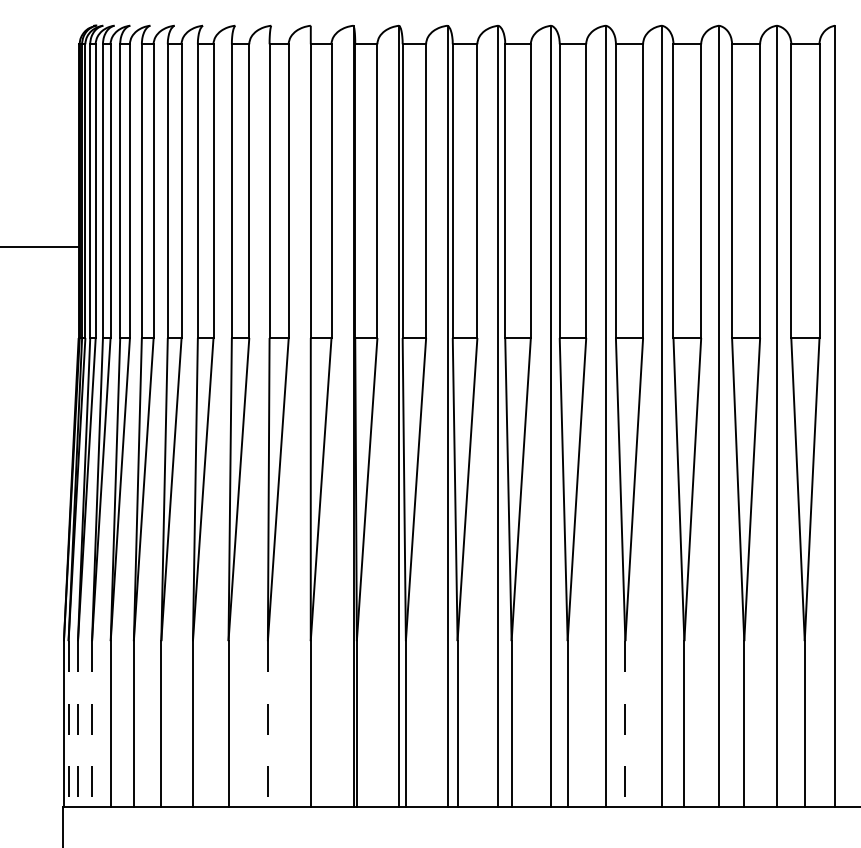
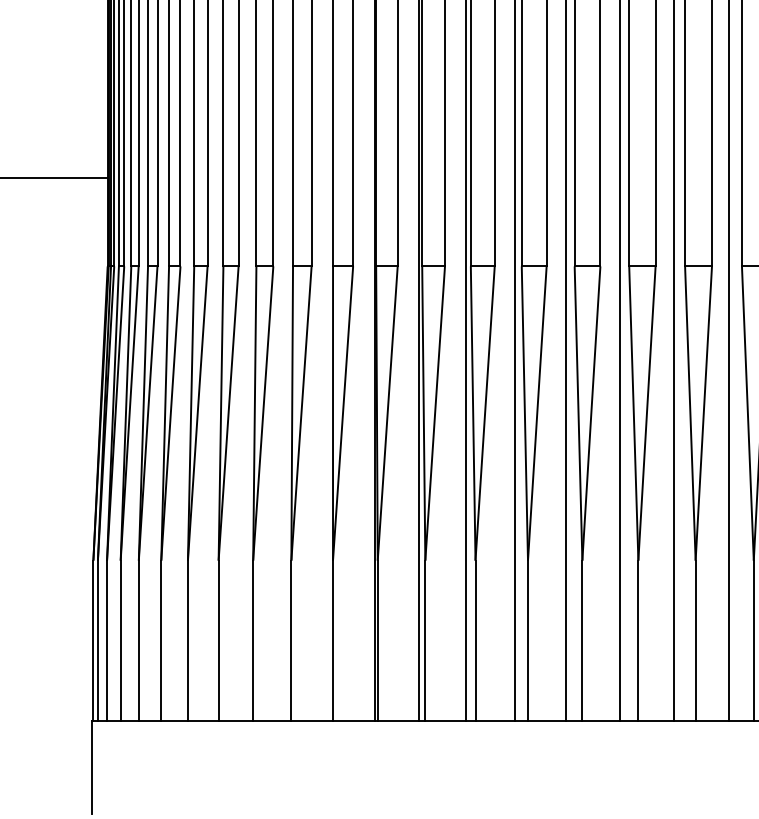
line: (68, 723) -> (97, 640), dashed -> solid
line: (78, 723) -> (107, 640), dashed -> solid
line: (92, 723) -> (121, 640), dashed -> solid
line: (267, 723) -> (291, 640), dashed -> solid
line: (625, 723) -> (638, 640), dashed -> solid

